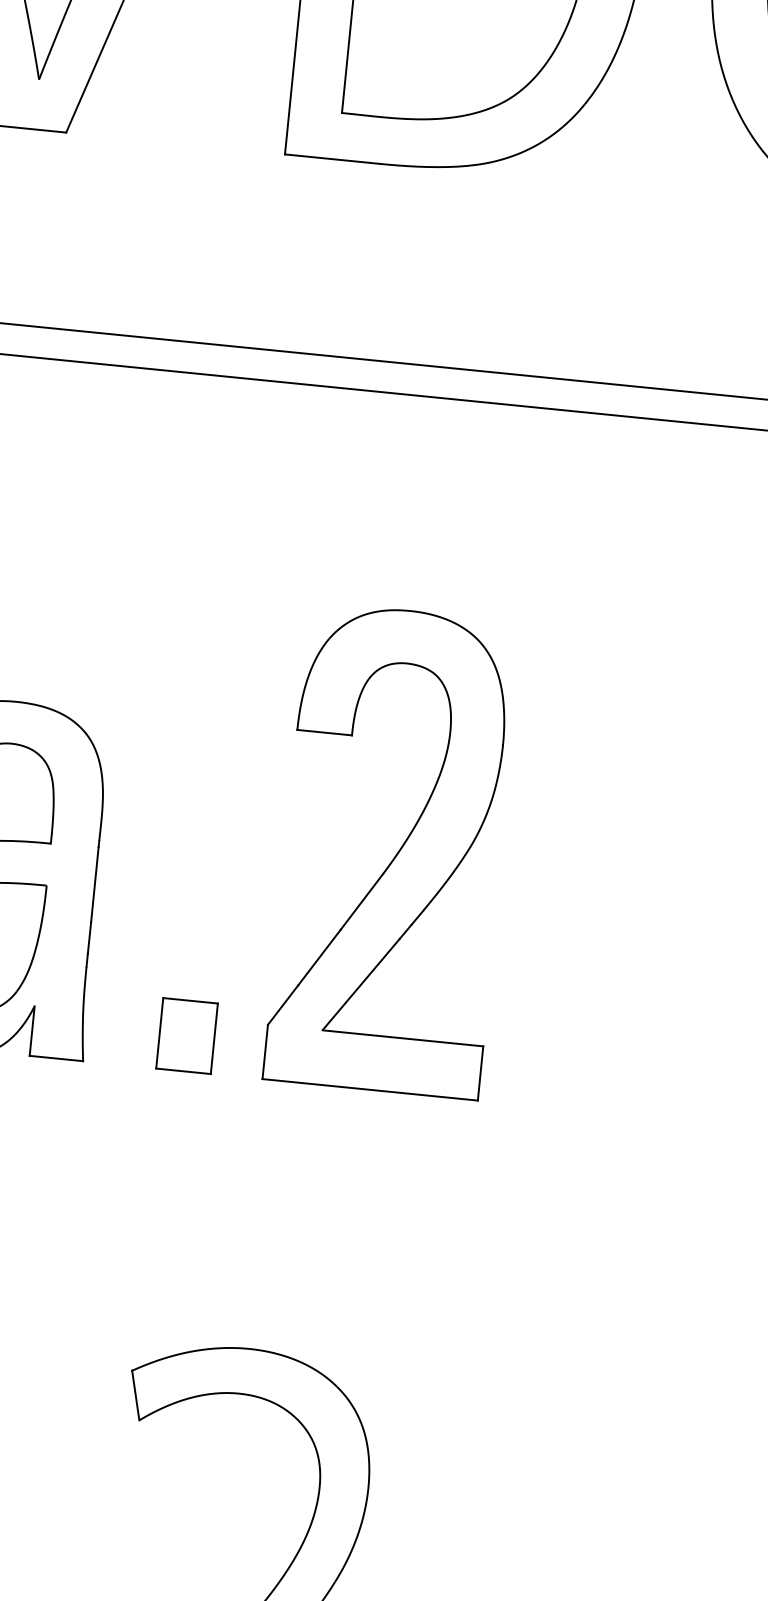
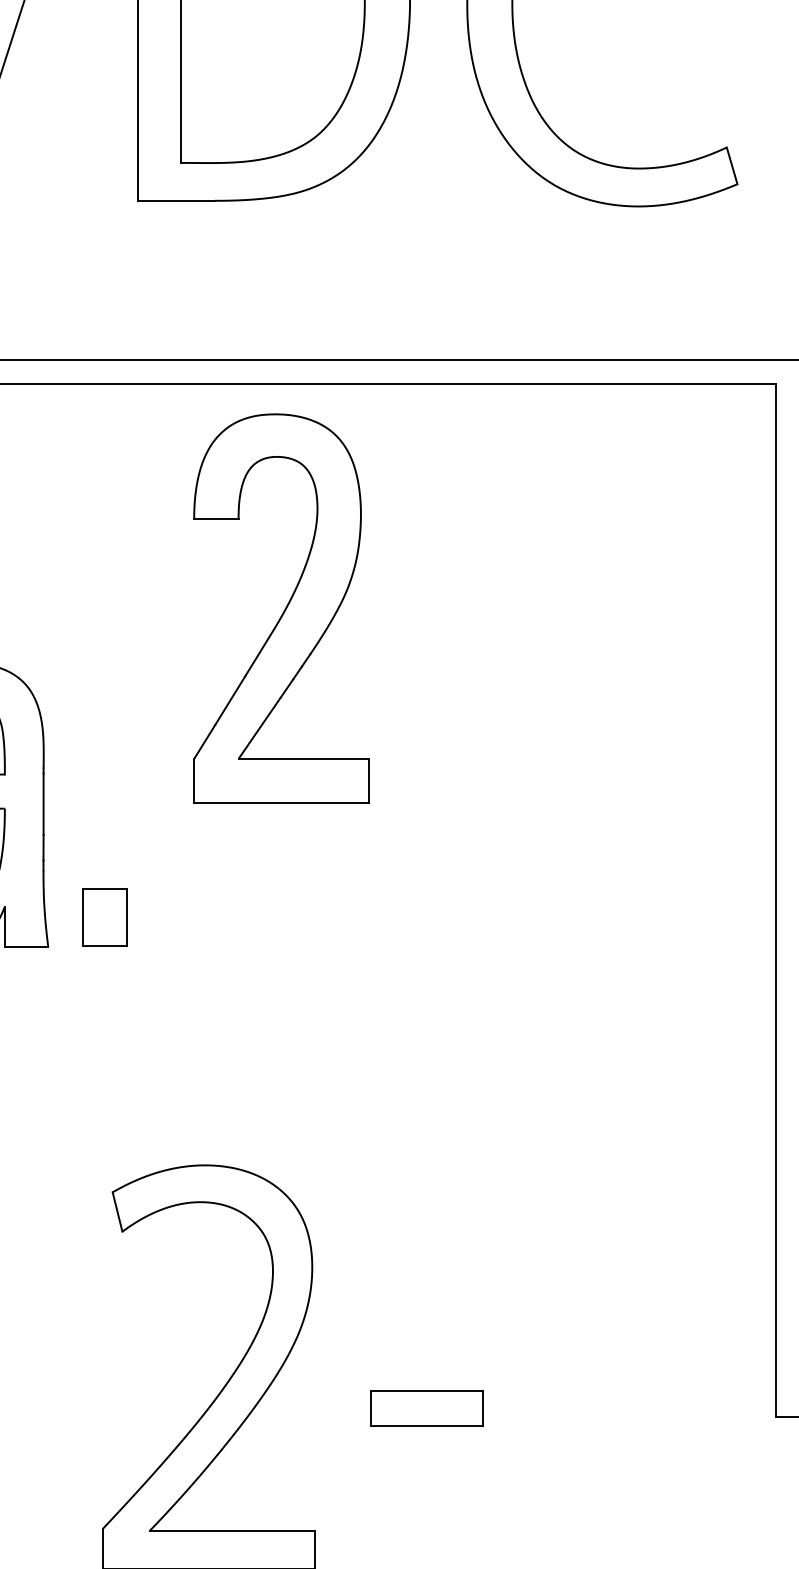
part: (393, 850) -> (281, 608), moved
part: (186, 1036) -> (104, 917), moved

